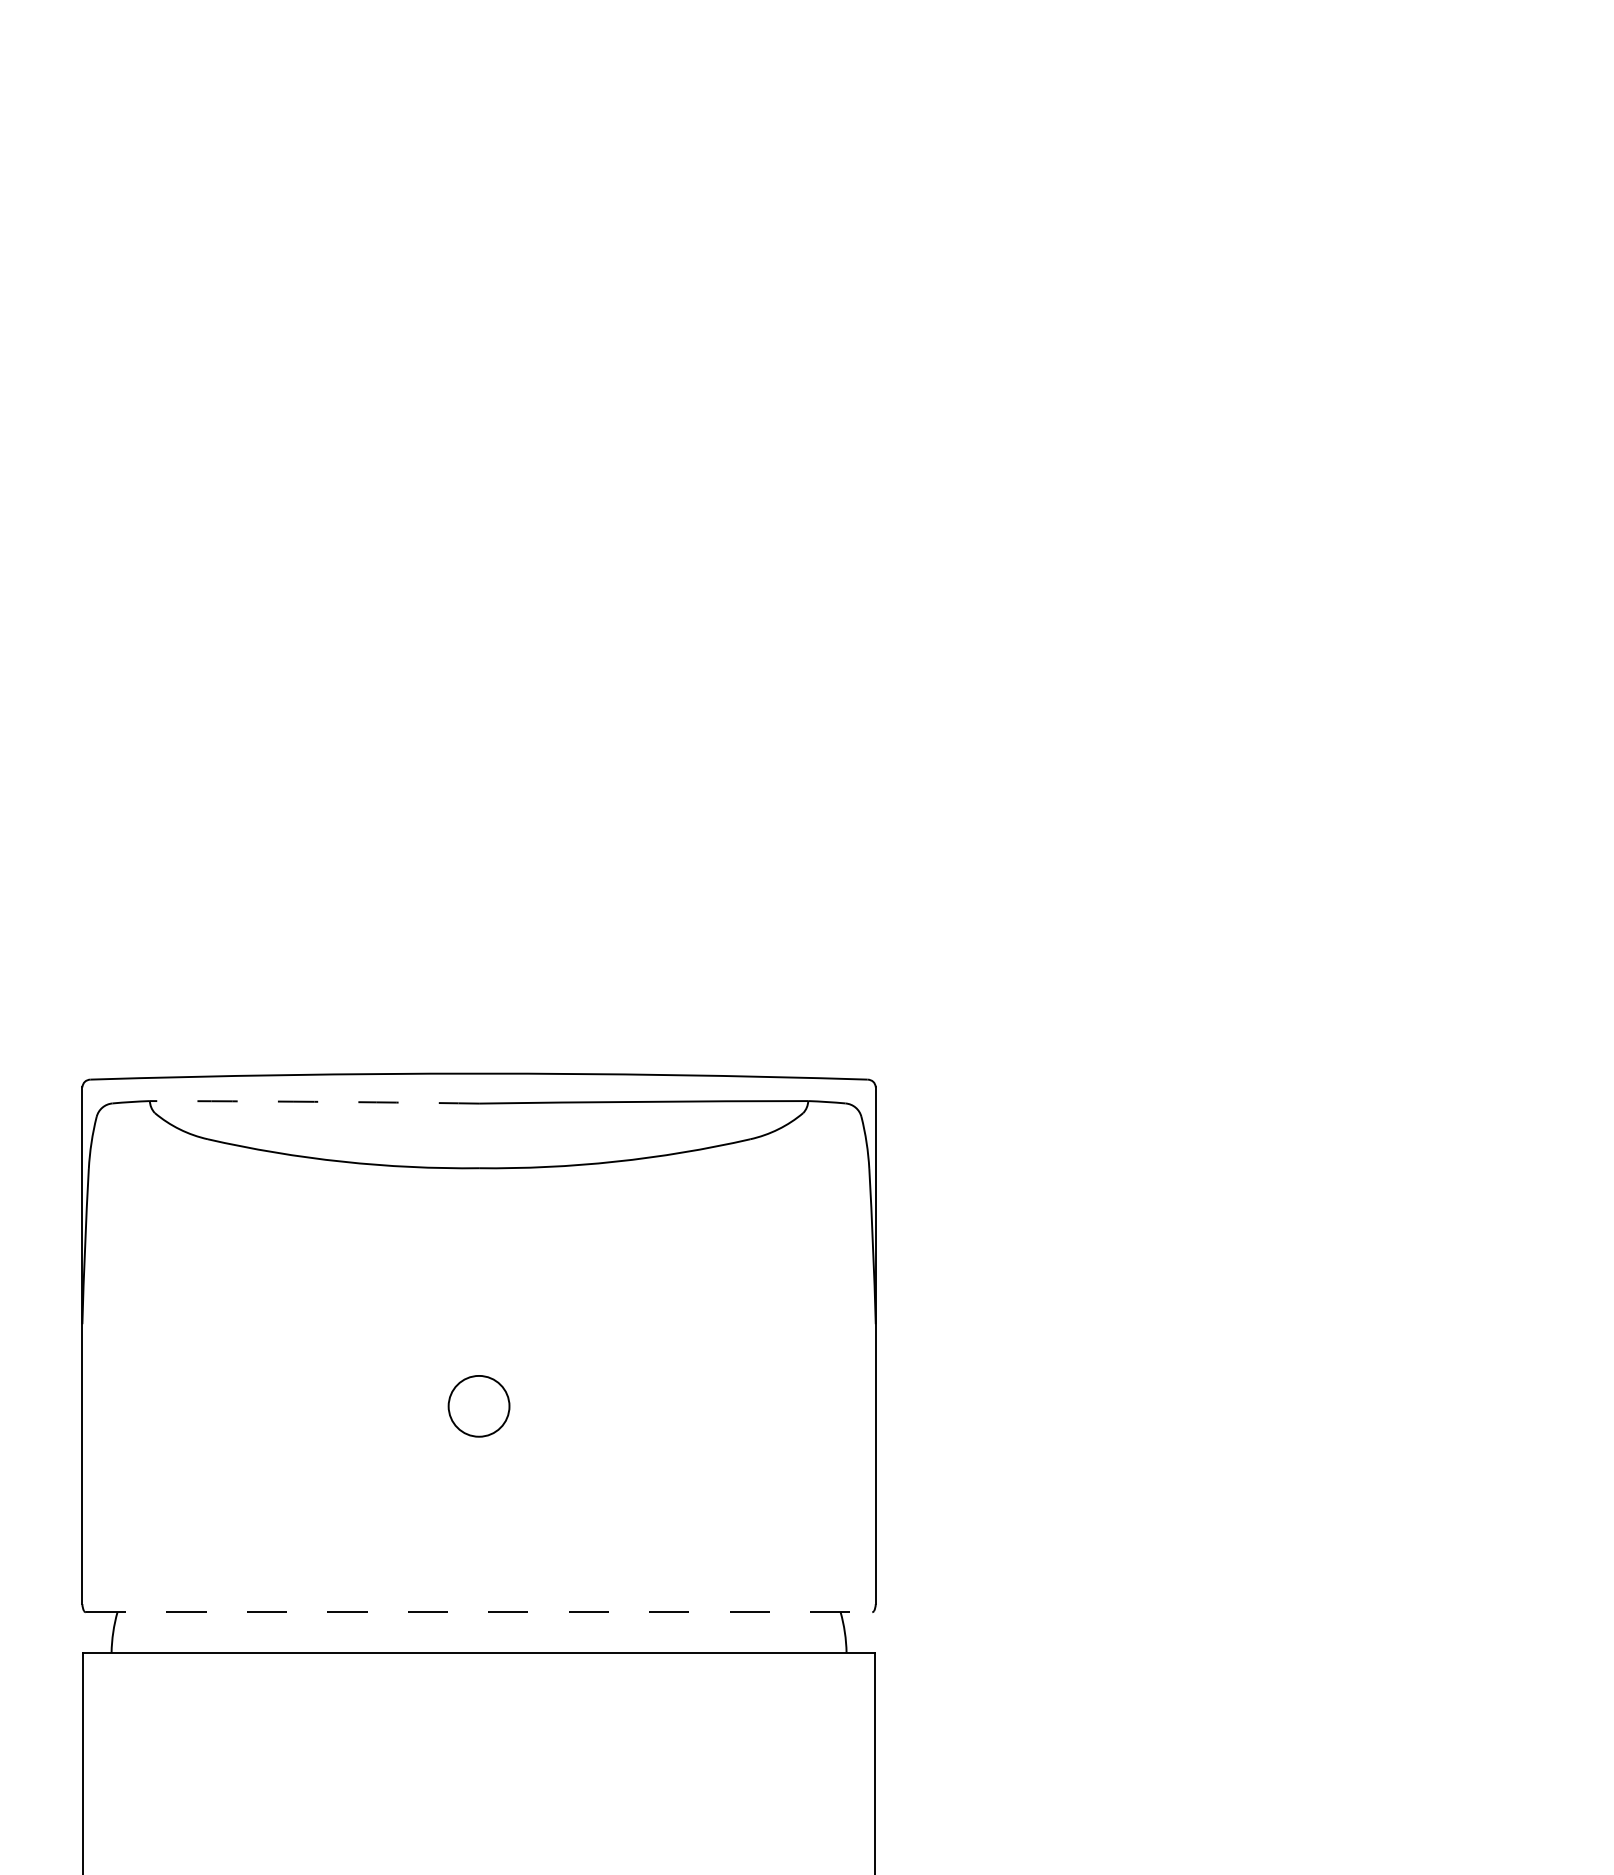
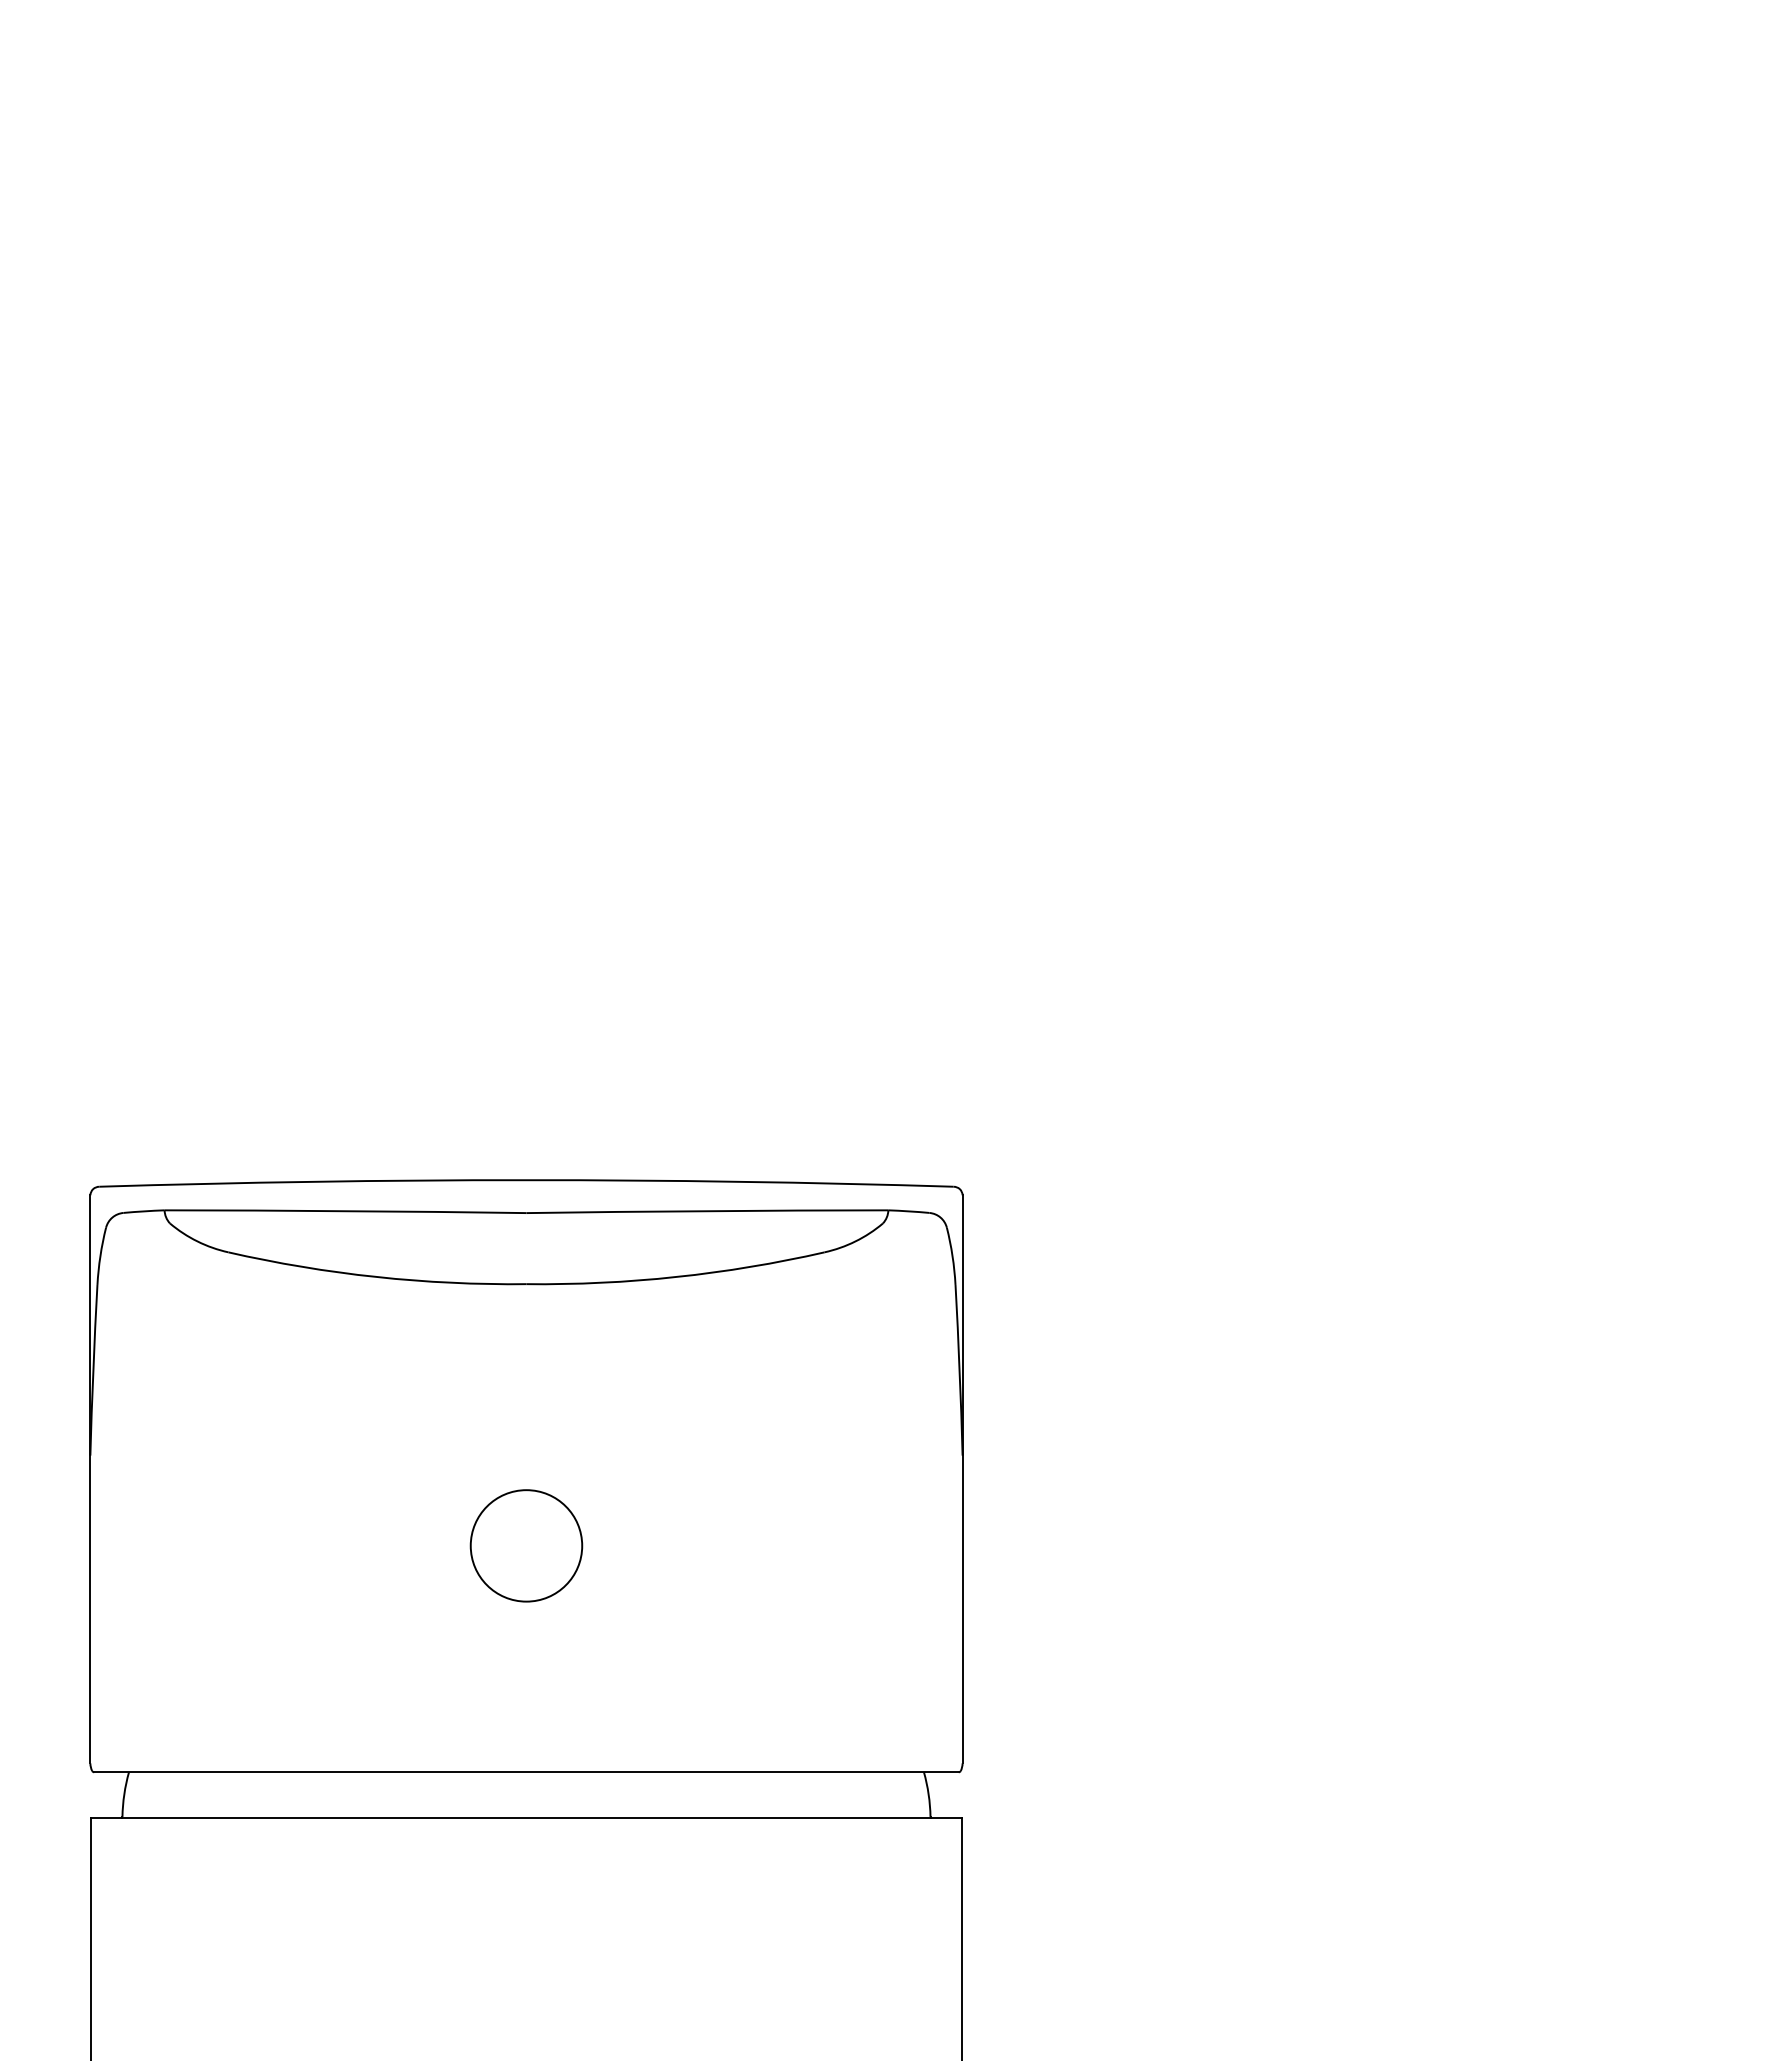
arc: (314, 1102) -> (345, 1211), dashed -> solid
circle: (479, 1405) -> (526, 1545), size x1.67
line: (479, 1612) -> (526, 1772), dashed -> solid

